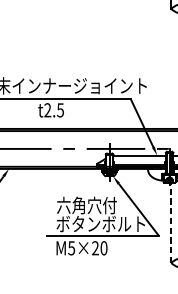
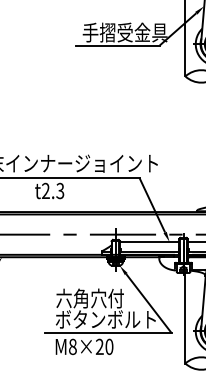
text: (60, 109) -> (60, 190), t2.5 -> t2.3
line: (171, 222) -> (185, 317), dashed -> solid
text: (71, 247) -> (72, 346), M5×20 -> M8×20

